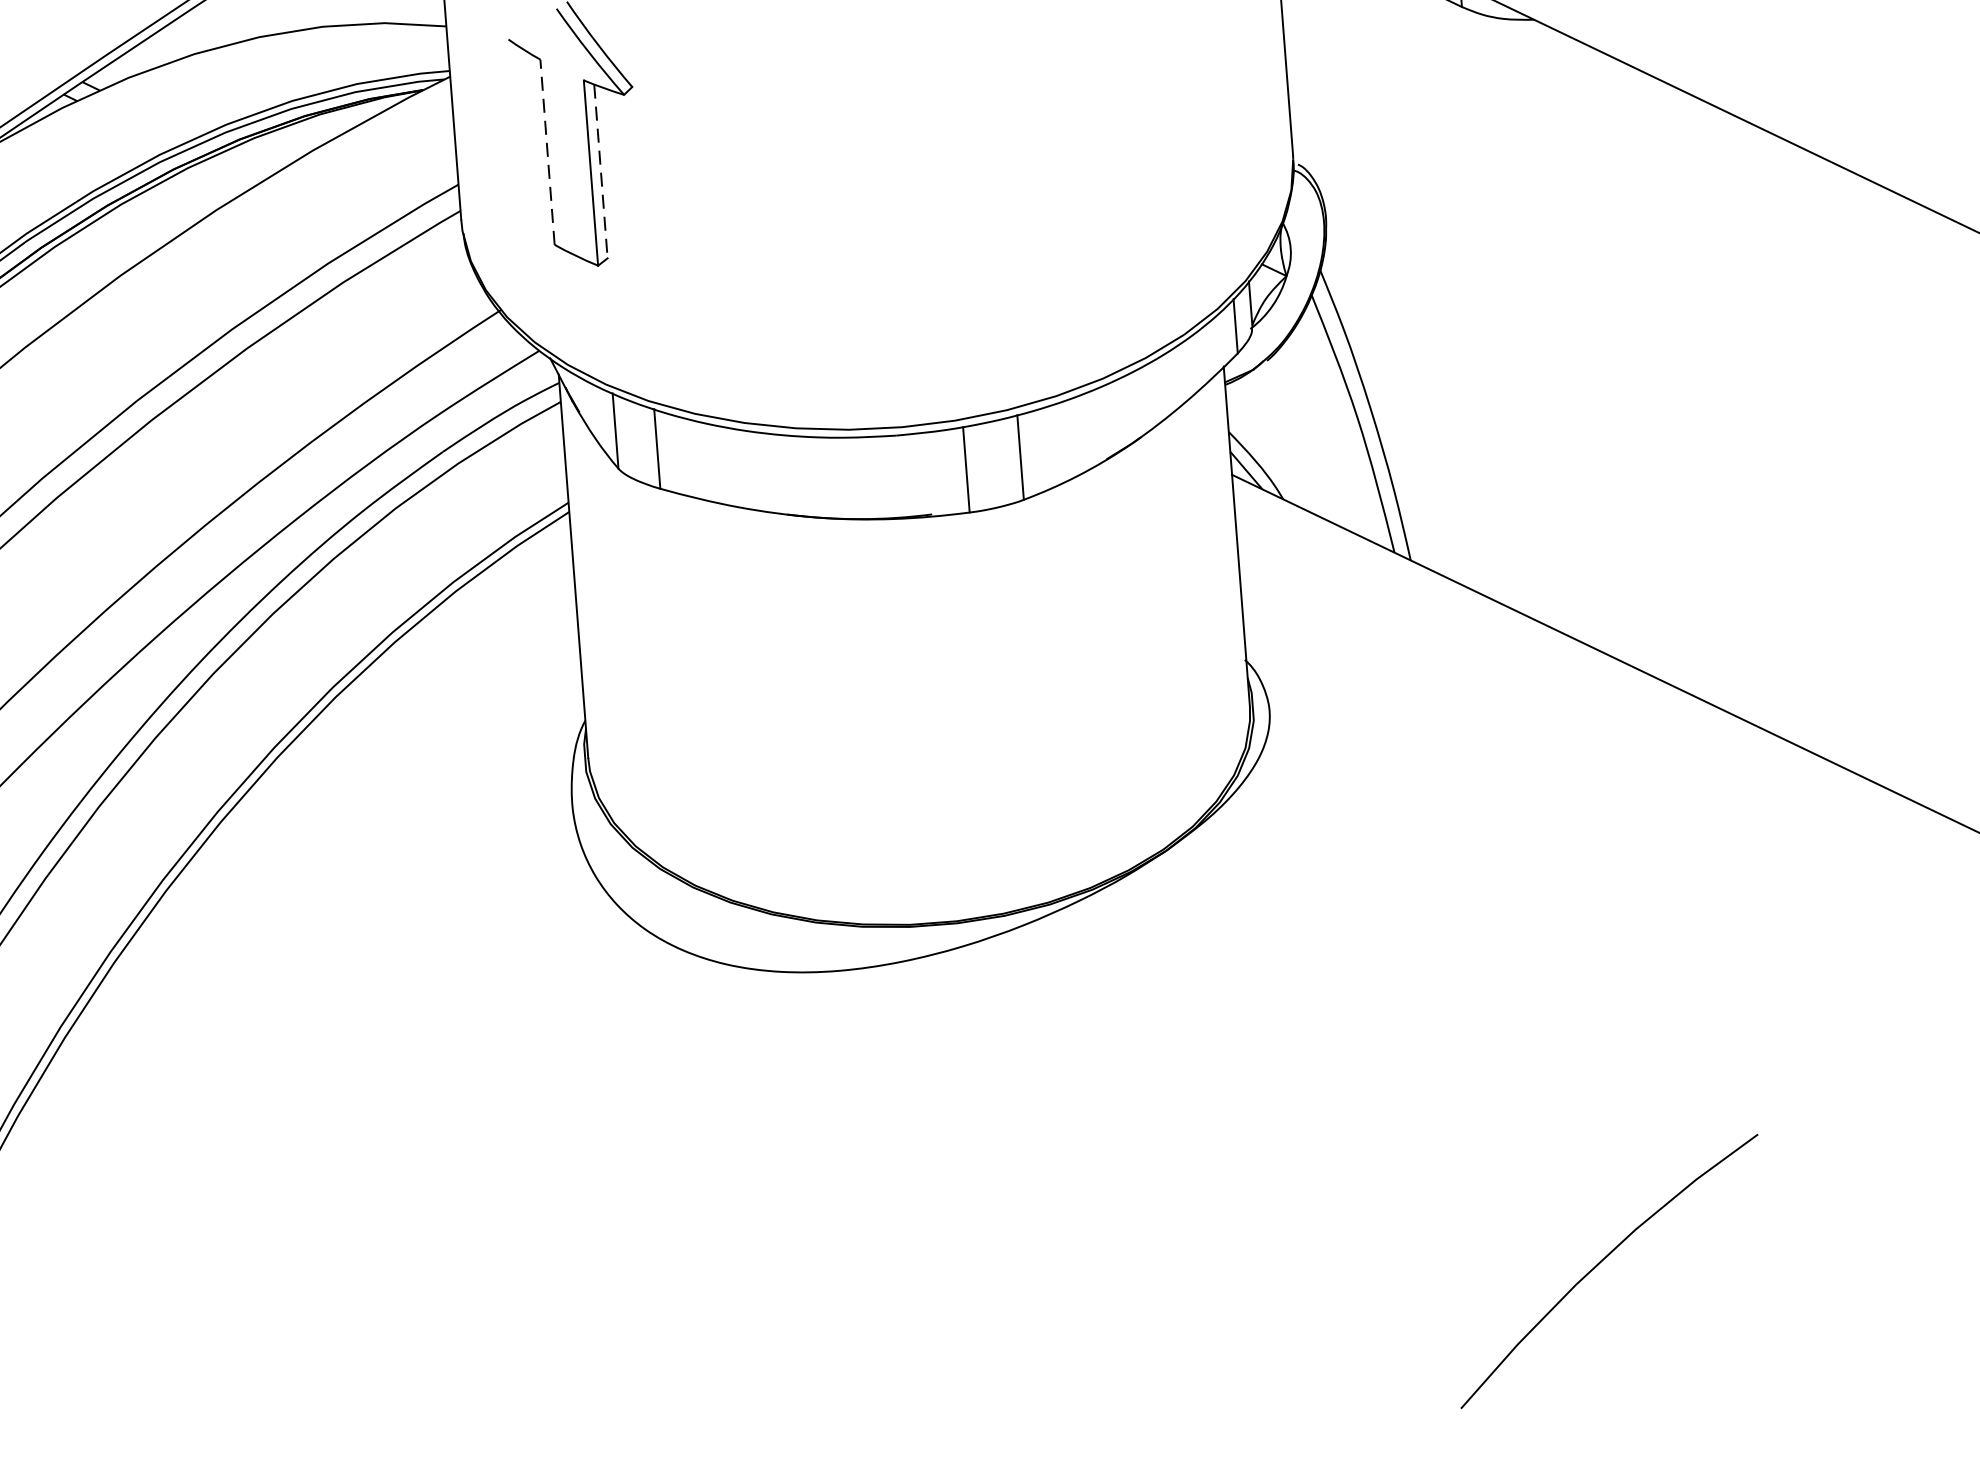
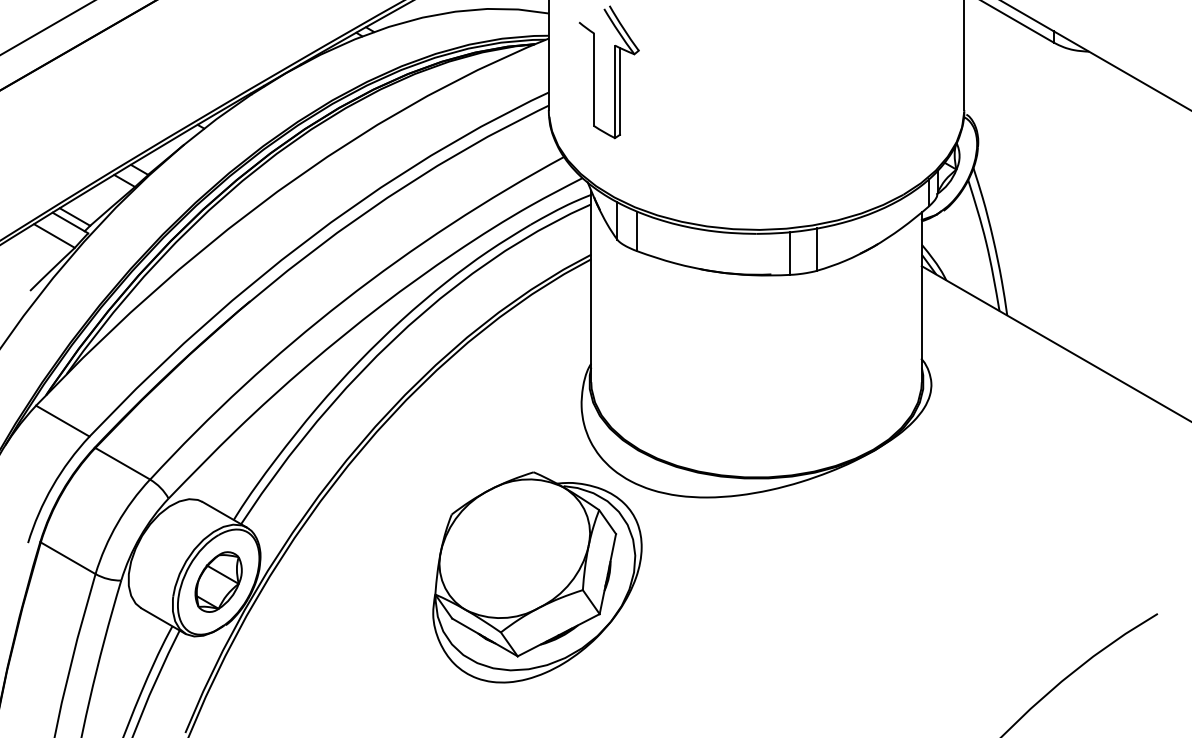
line: (548, 151) -> (594, 79), dashed -> solid
line: (601, 171) -> (620, 91), dashed -> solid
part: (510, 1157) -> (537, 577), added

